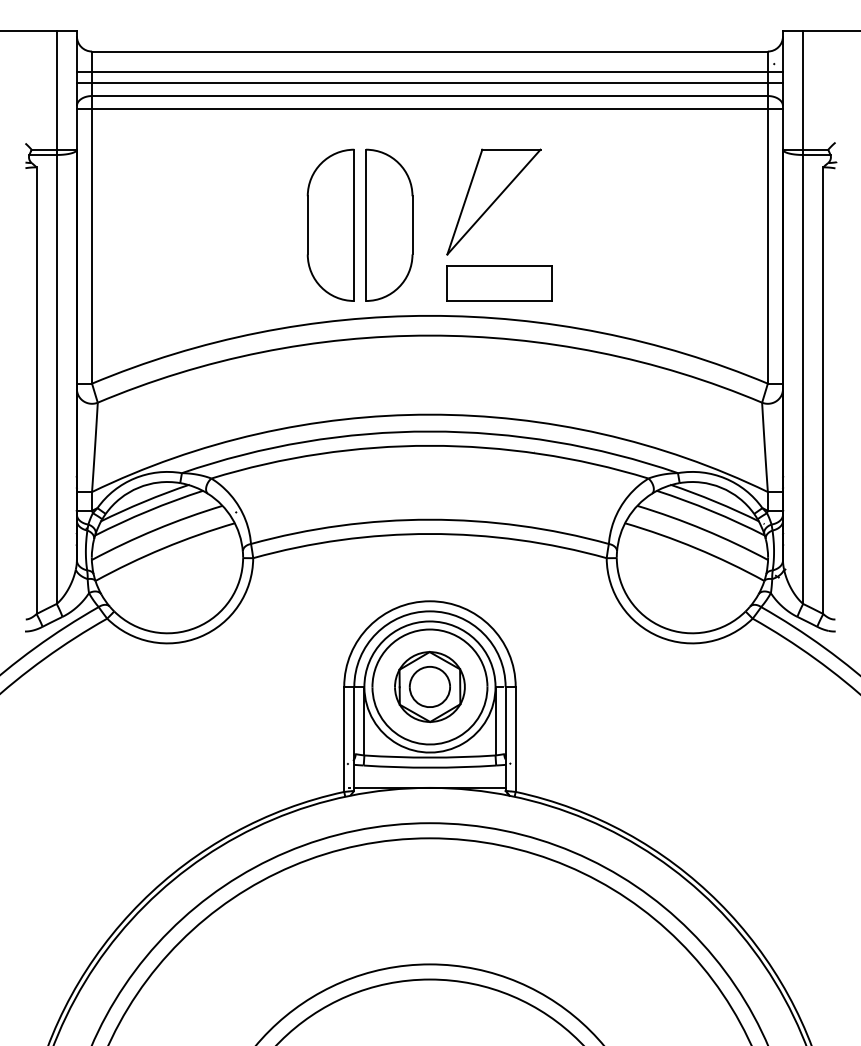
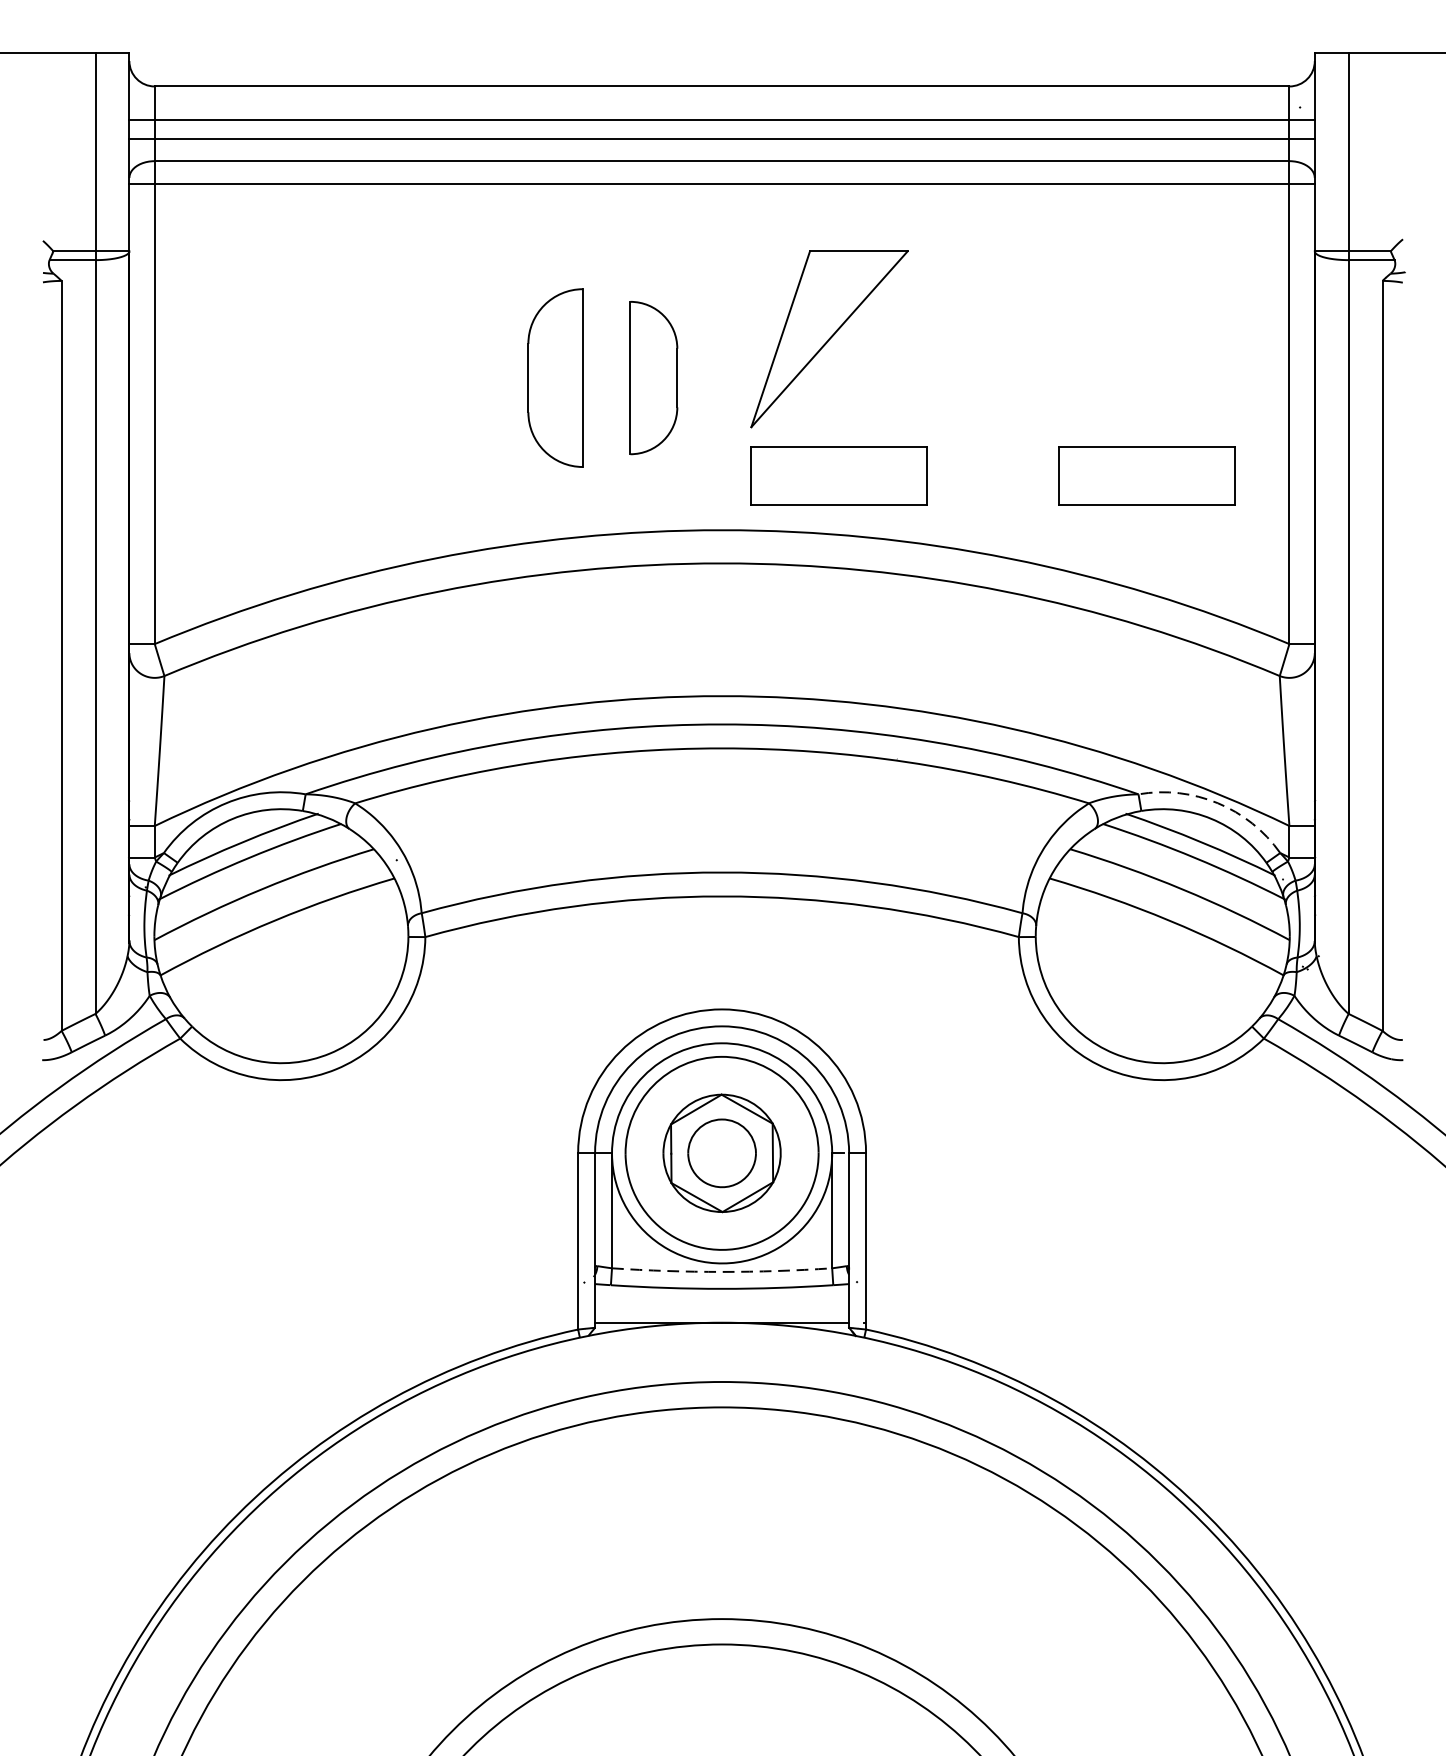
part: (330, 224) -> (555, 376), size x0.7
part: (389, 224) -> (654, 376), size x0.6
part: (682, 283) -> (1146, 475), added
arc: (725, 478) -> (1218, 803), solid -> dashed
arc: (429, 757) -> (721, 1271), solid -> dashed

